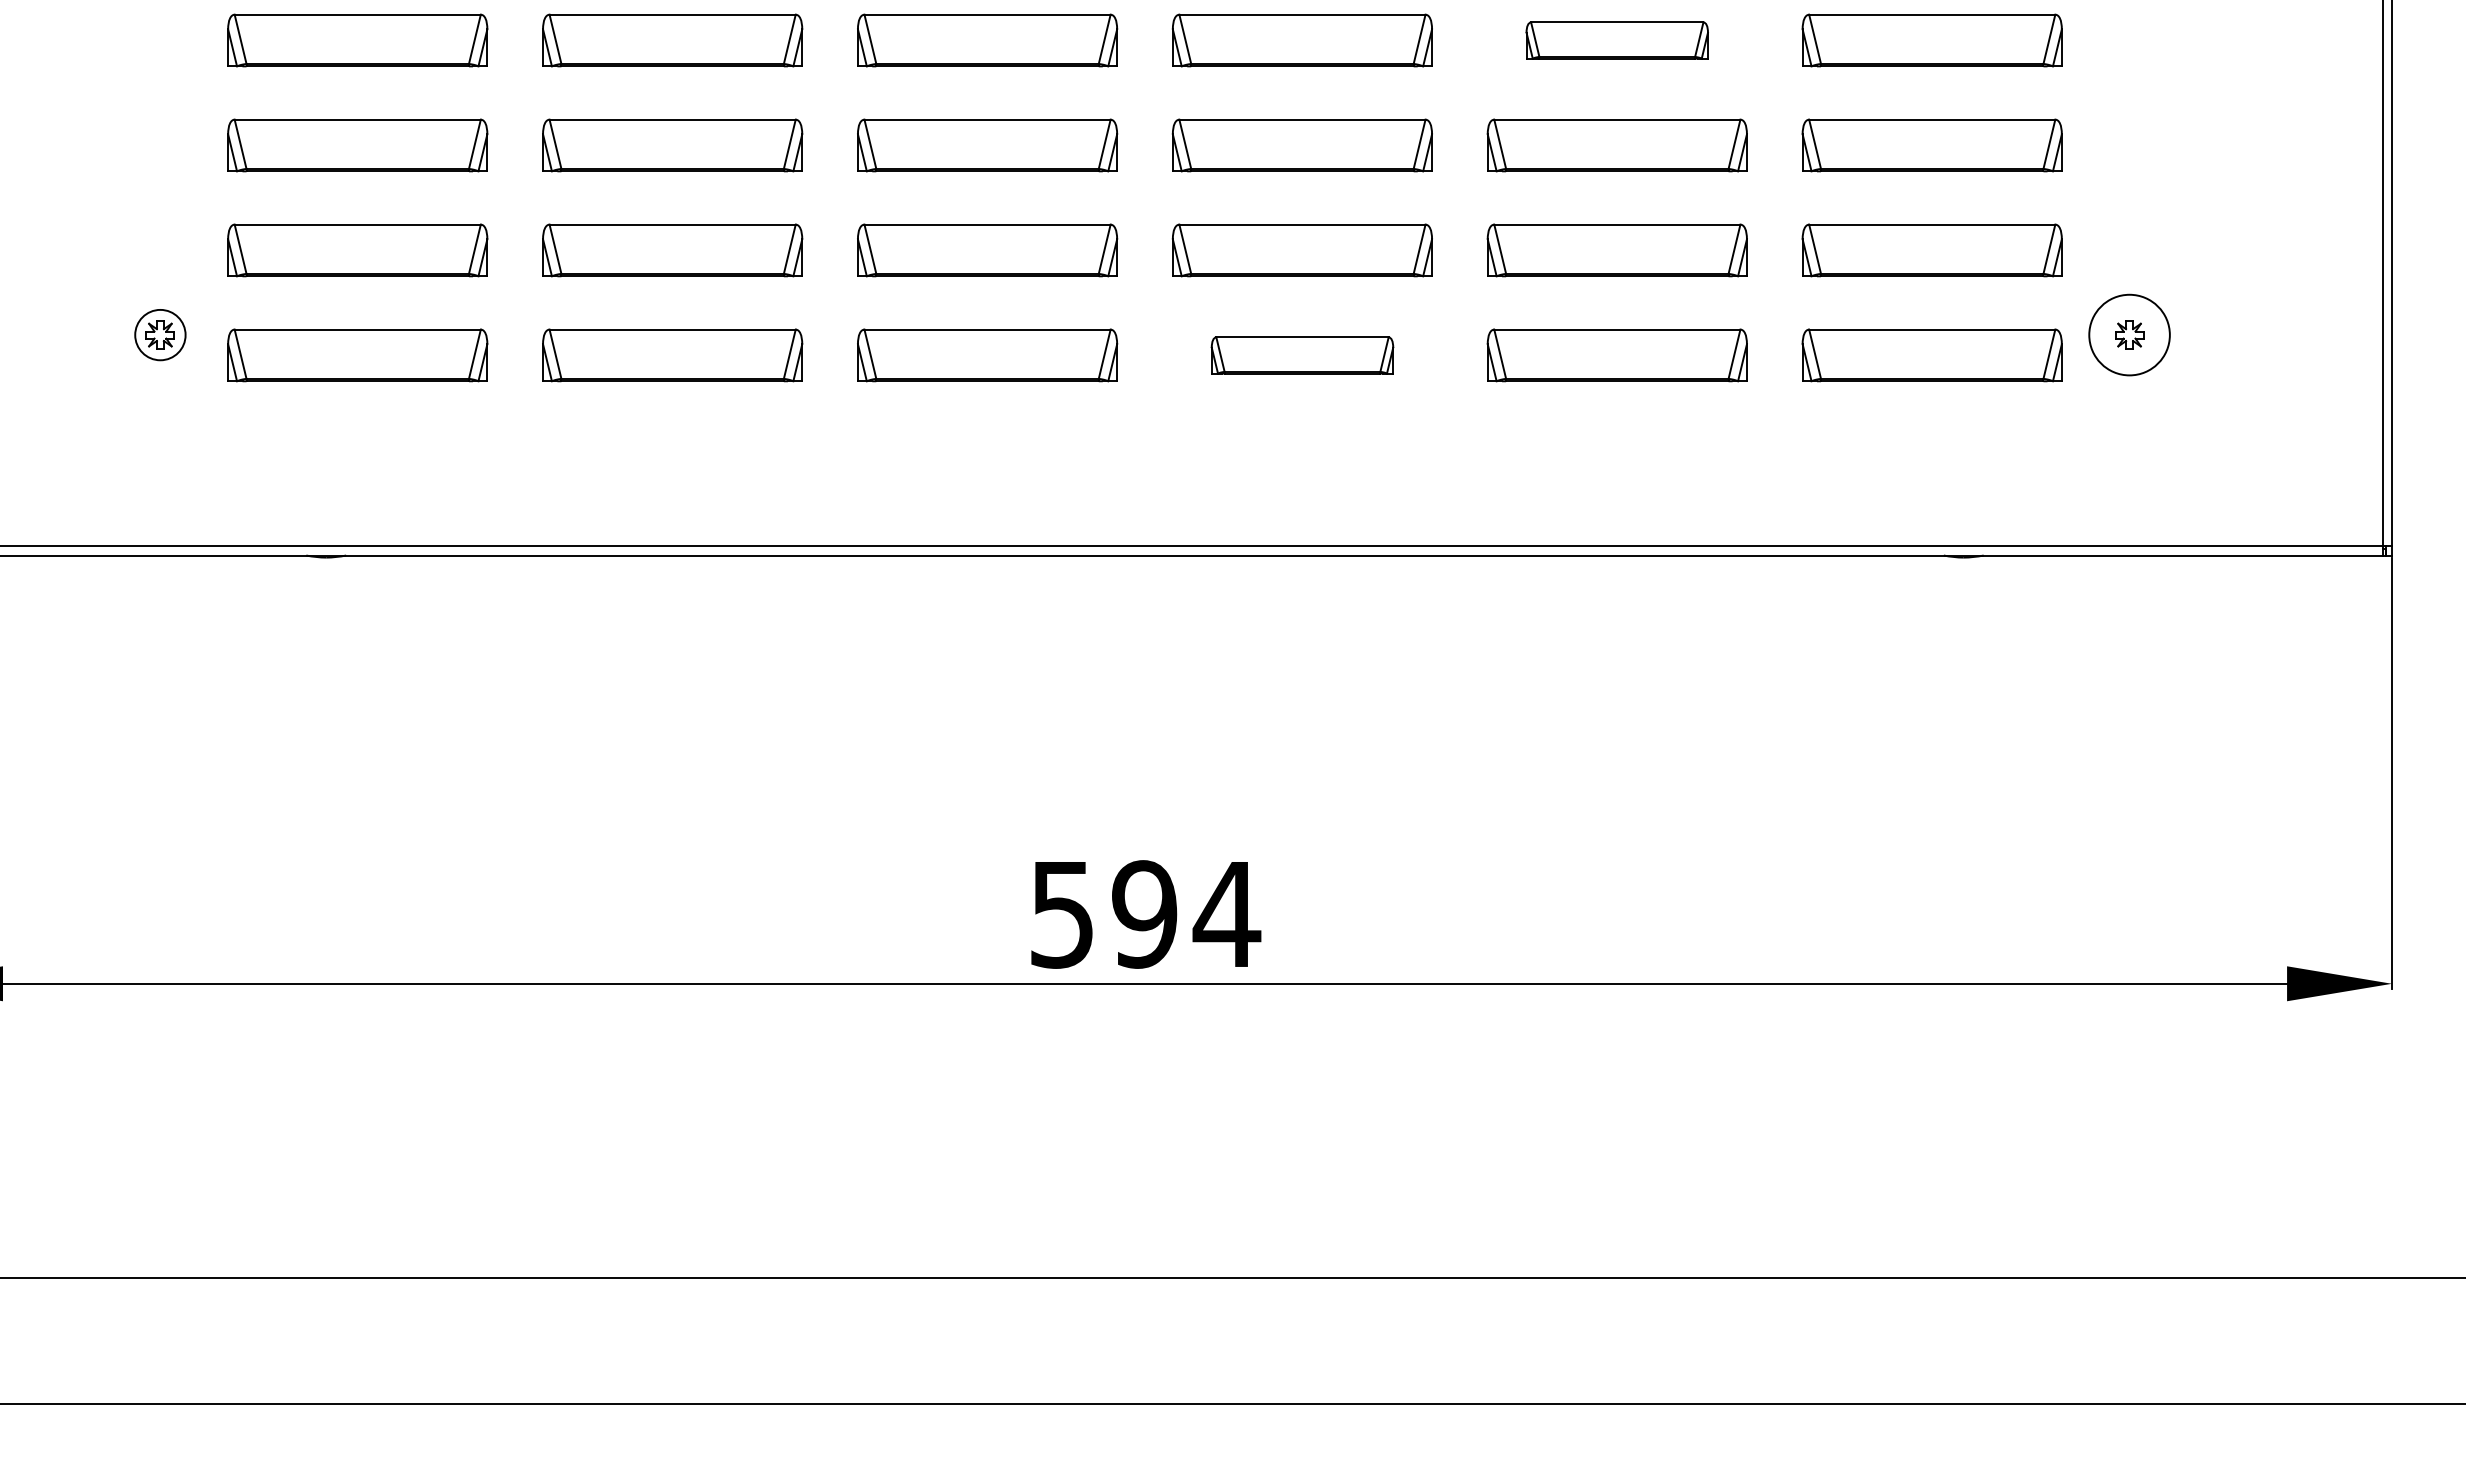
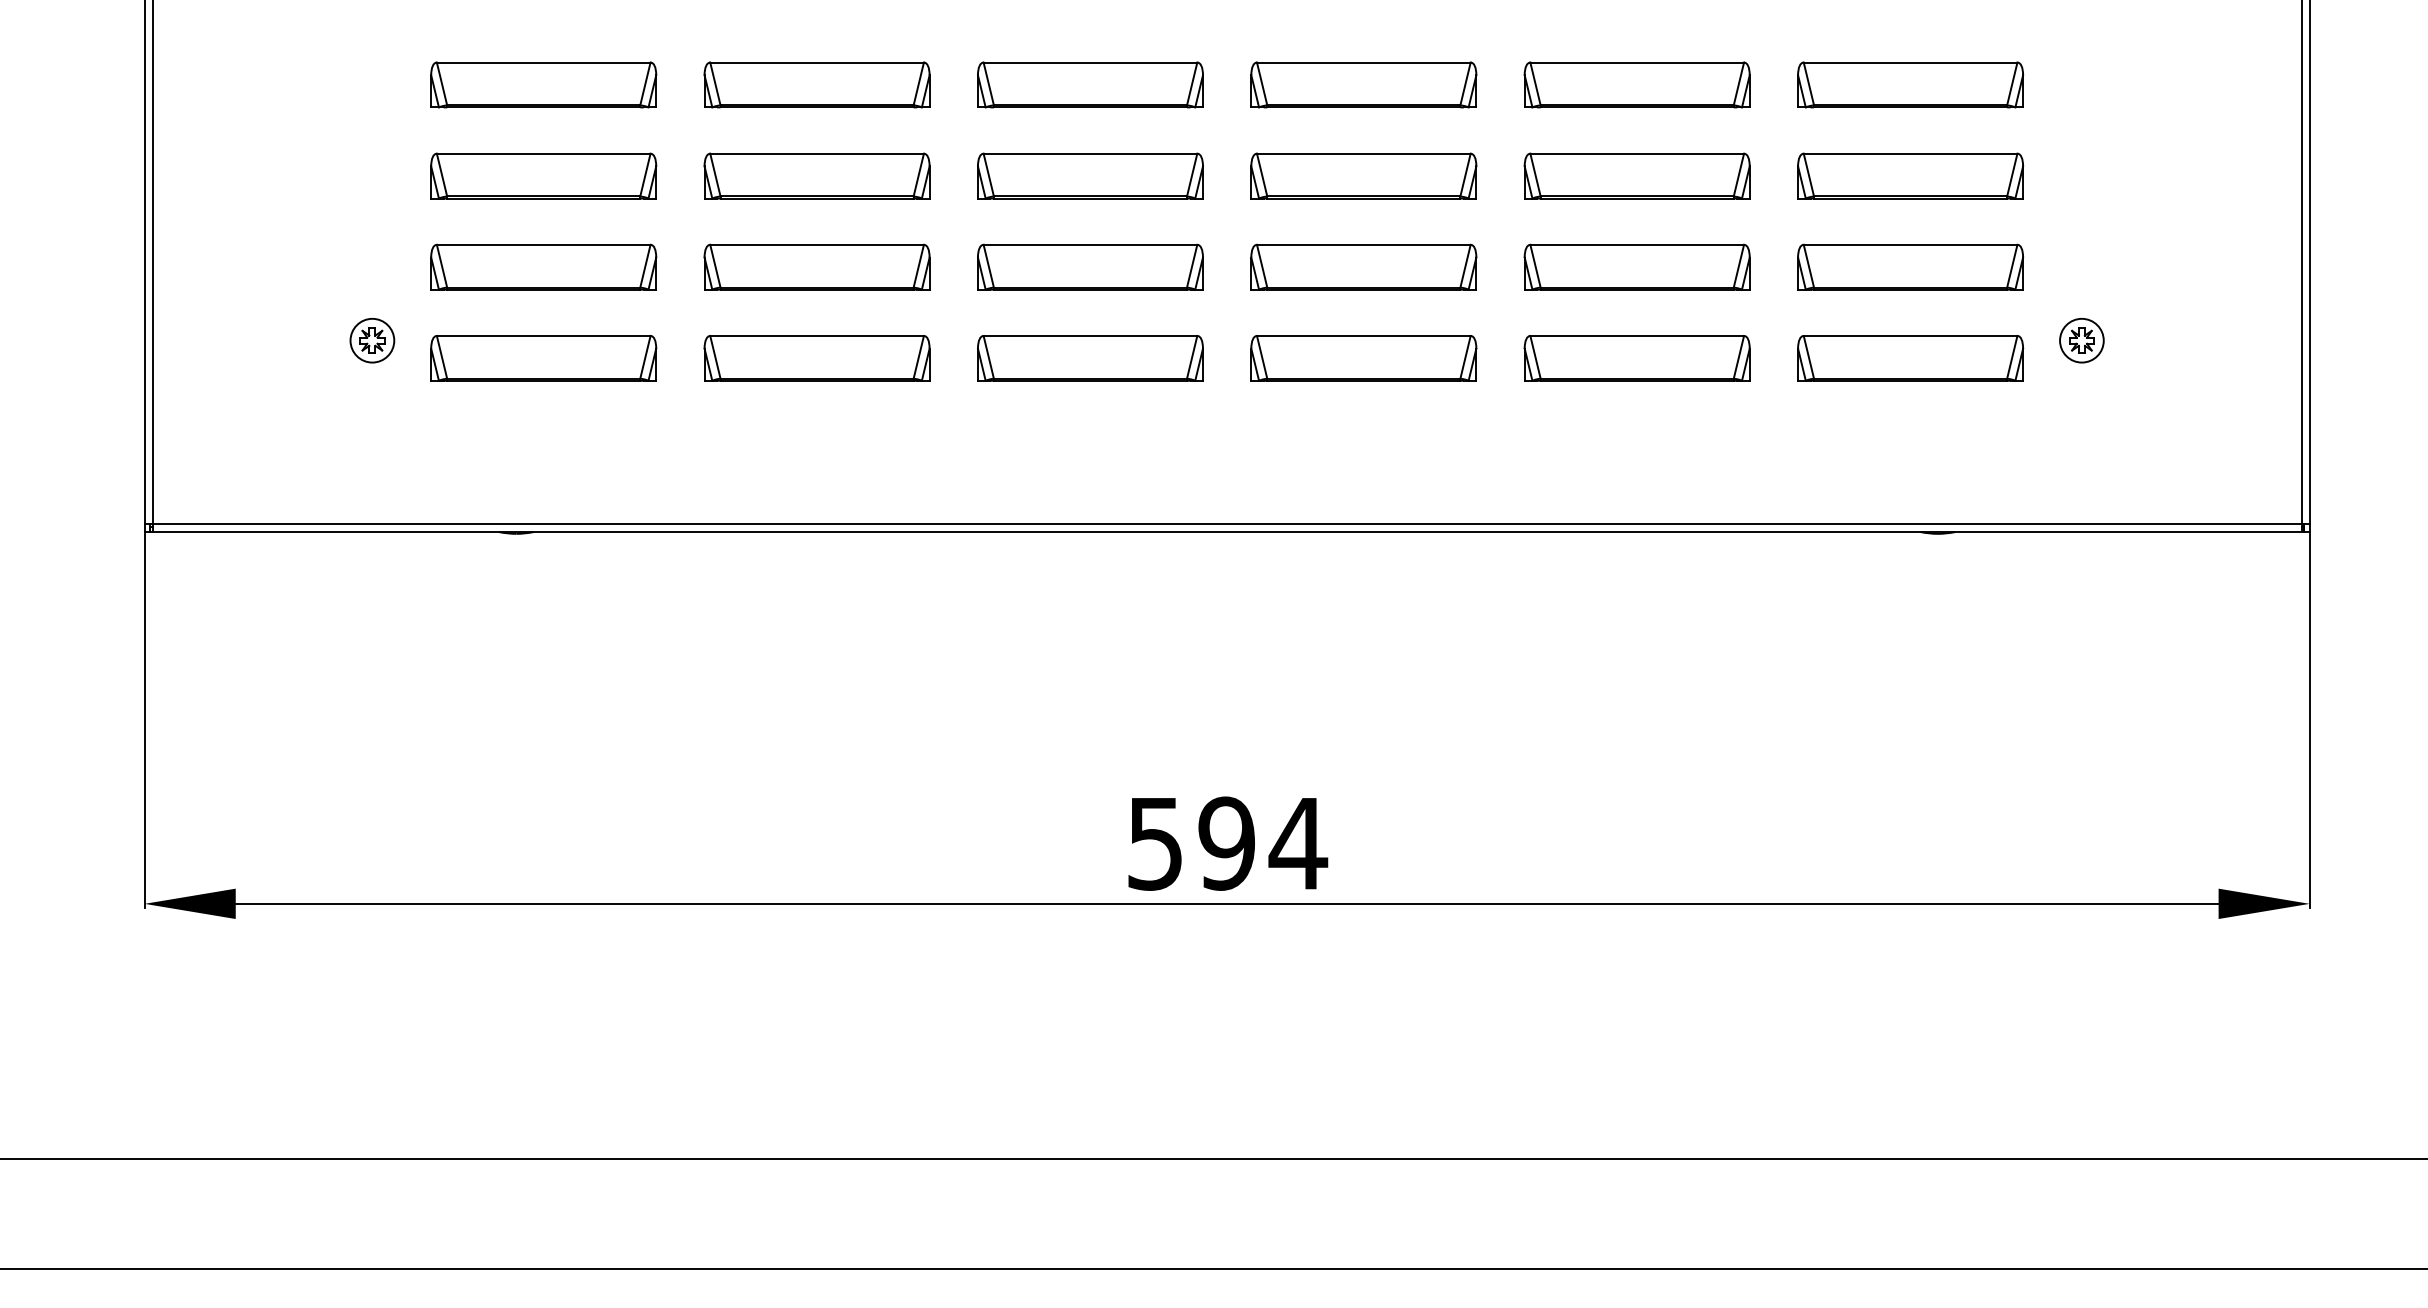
part: (1616, 39) -> (1636, 84), size x1.43
circle: (2129, 334) -> (2081, 340), size x0.62
part: (1302, 355) -> (1363, 358), size x1.43

